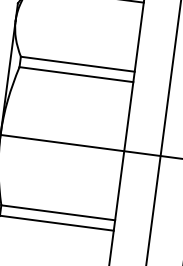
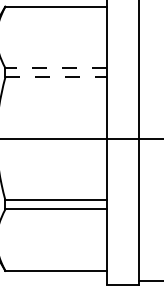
line: (77, 64) -> (55, 68), solid -> dashed
line: (75, 74) -> (55, 77), solid -> dashed

